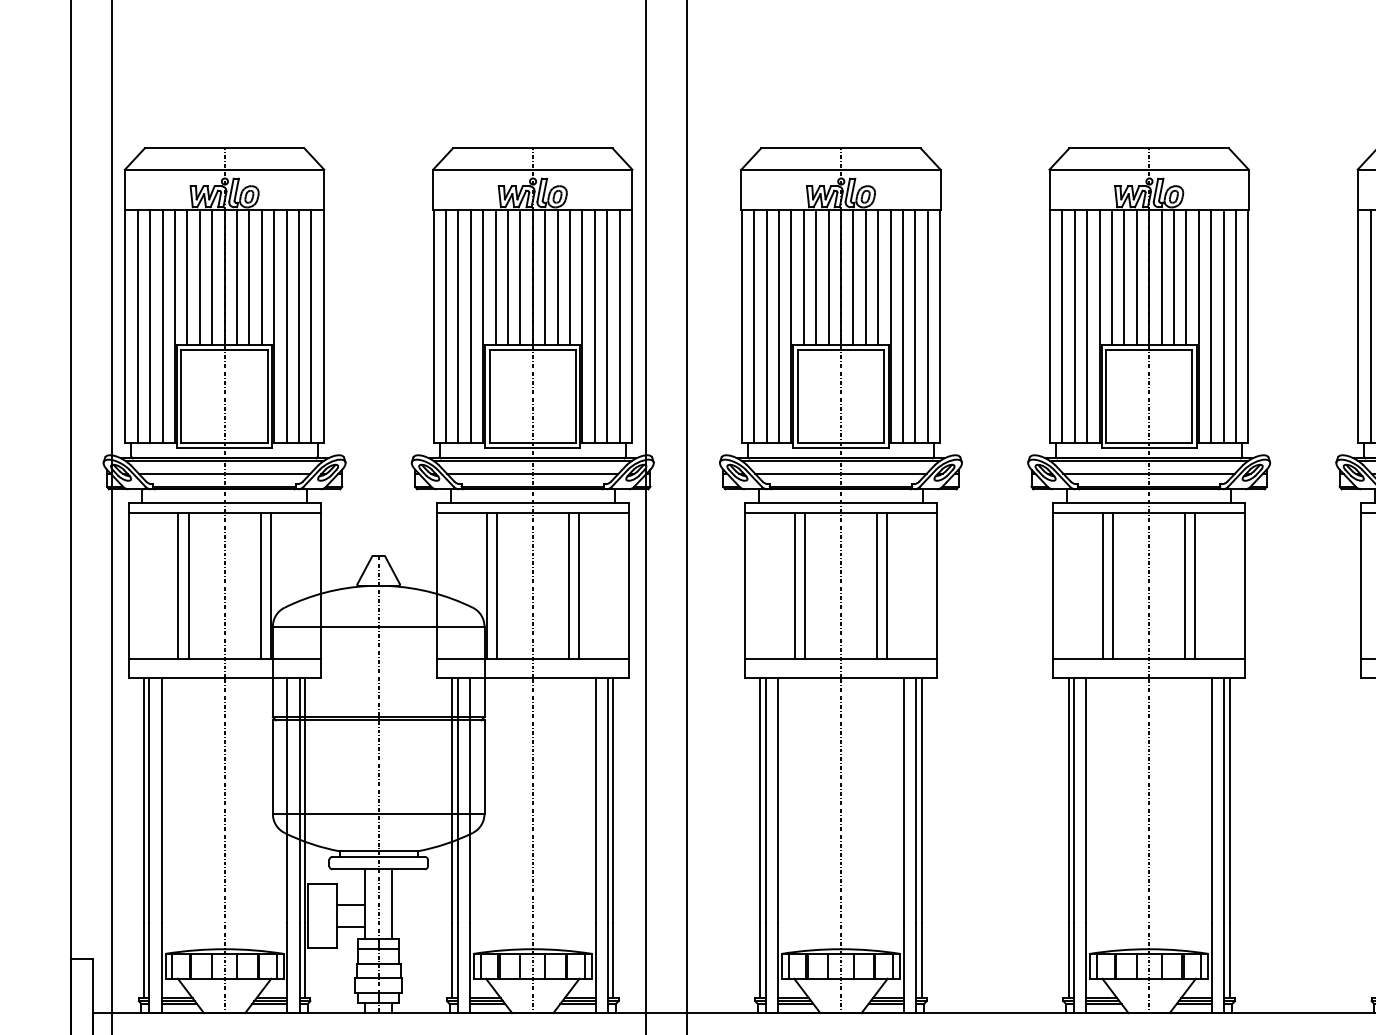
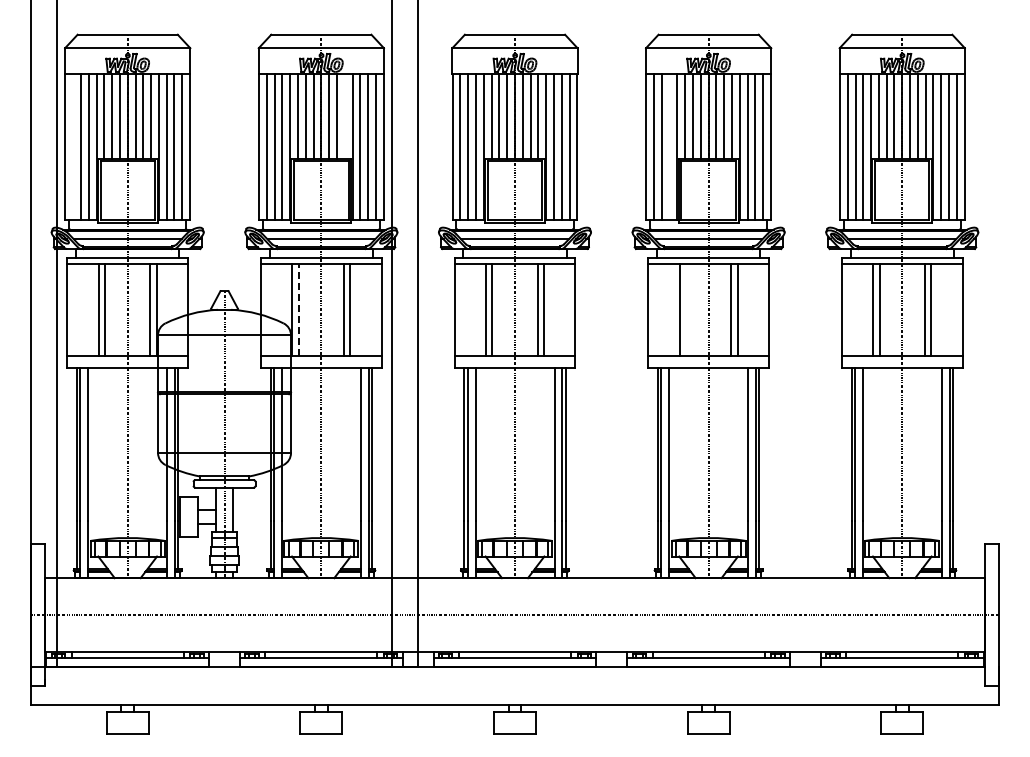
line: (569, 276) -> (344, 115), removed
line: (138, 326) -> (73, 146), removed
line: (1086, 326) -> (669, 146), removed
line: (496, 585) -> (298, 309), solid -> dashed
line: (1113, 585) -> (686, 309), removed

